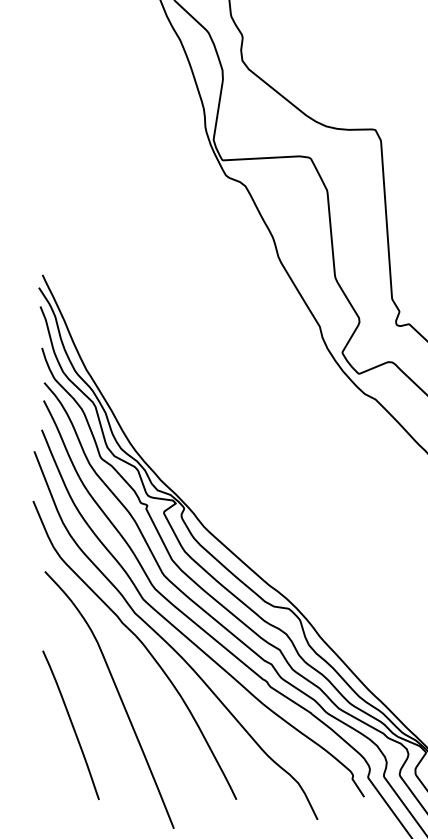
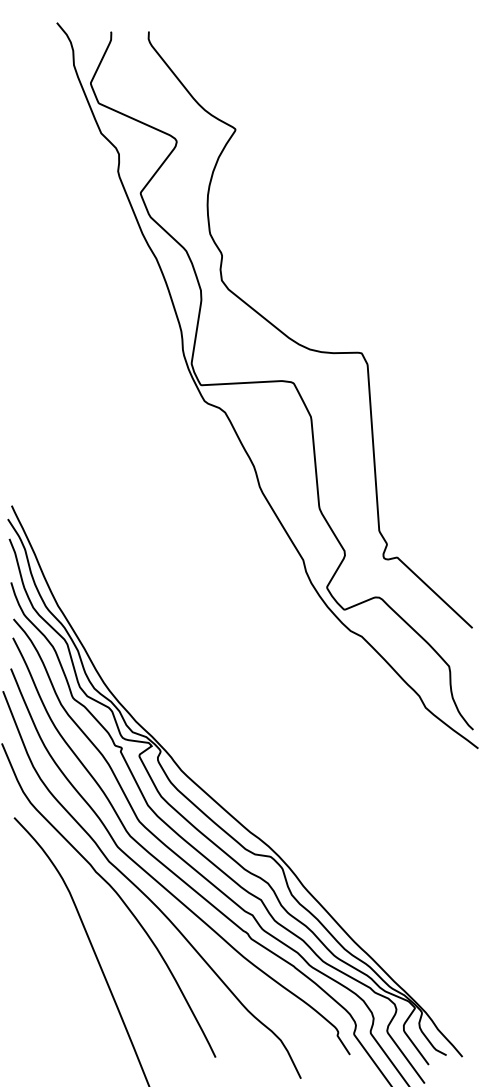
curve: (70, 723) -> (41, 977), removed

